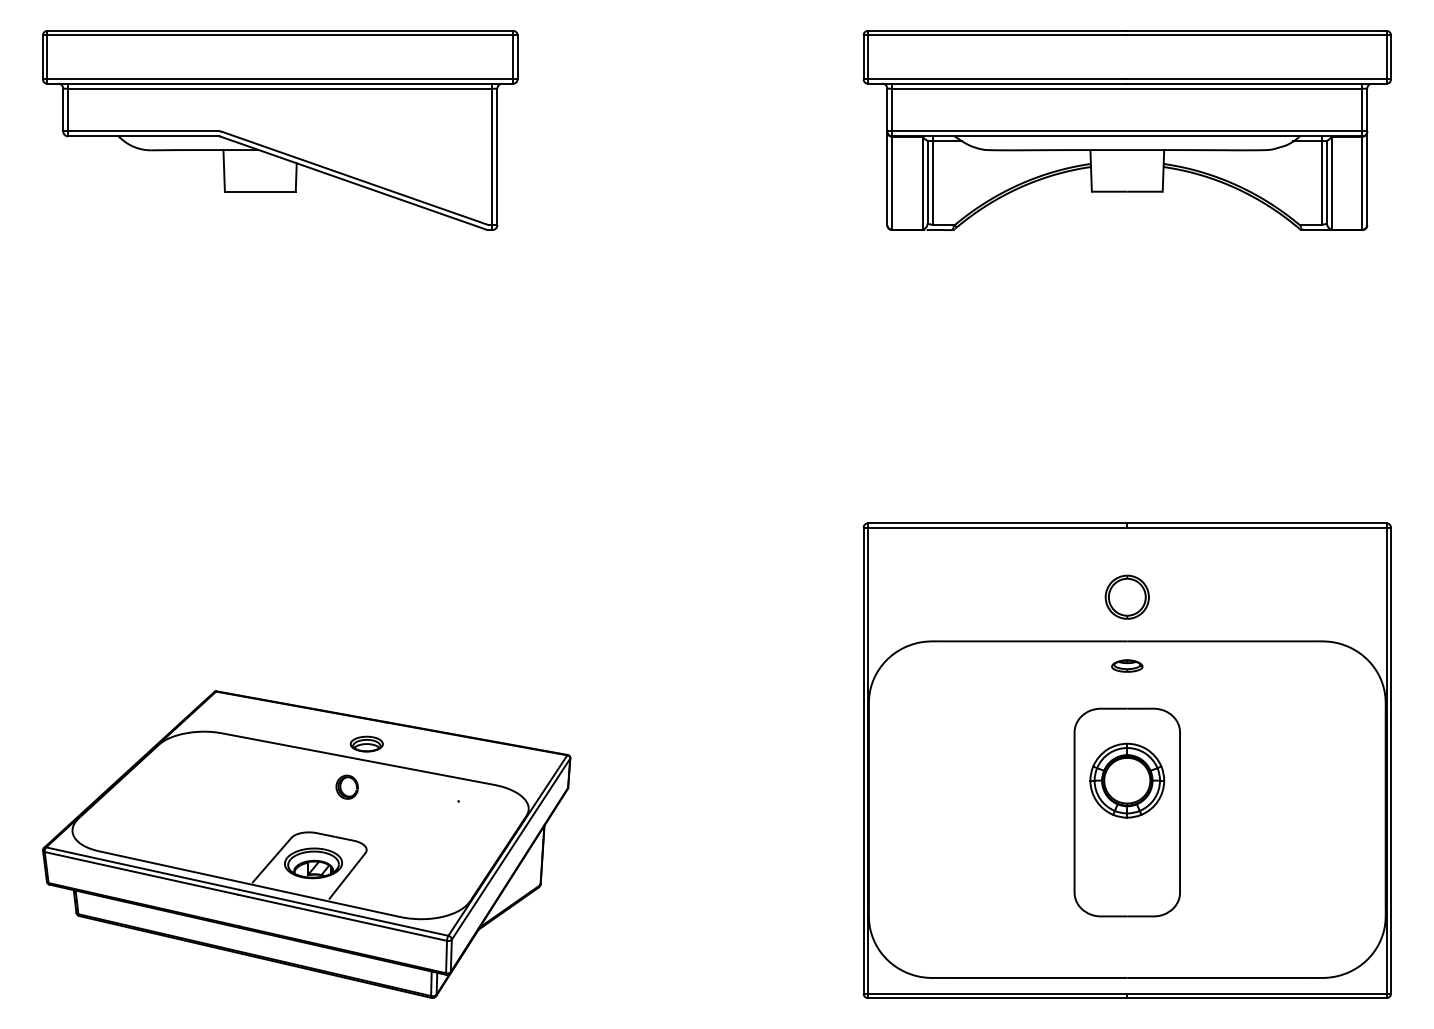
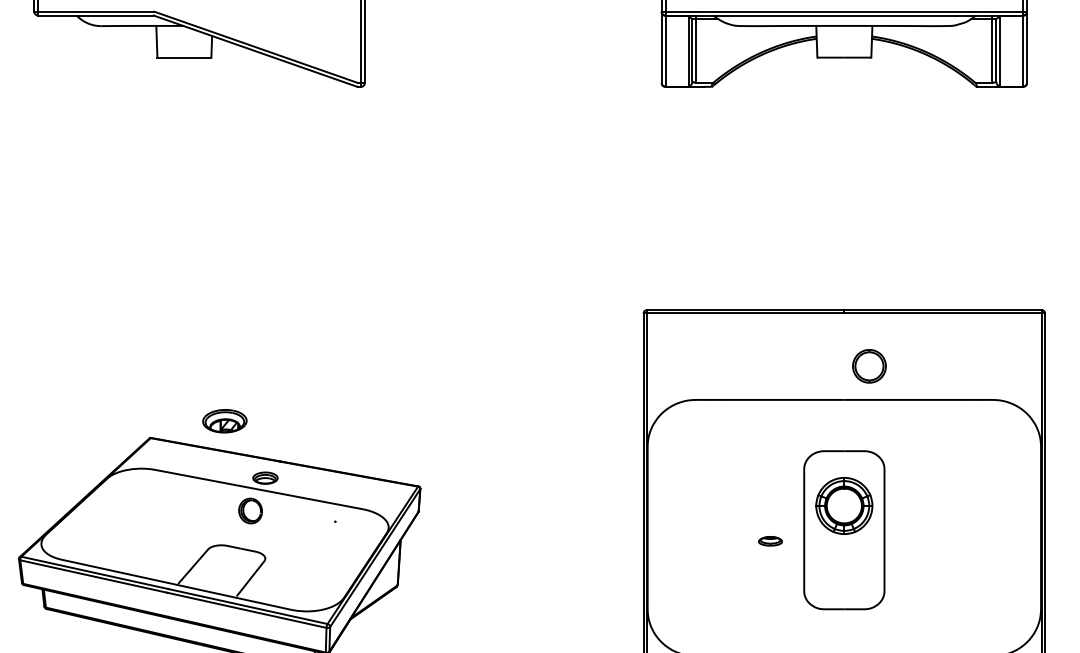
part: (1126, 596) -> (868, 365), moved
part: (1127, 665) -> (770, 540), moved
part: (346, 786) -> (249, 510), size x1.4
part: (313, 863) -> (224, 421), moved

